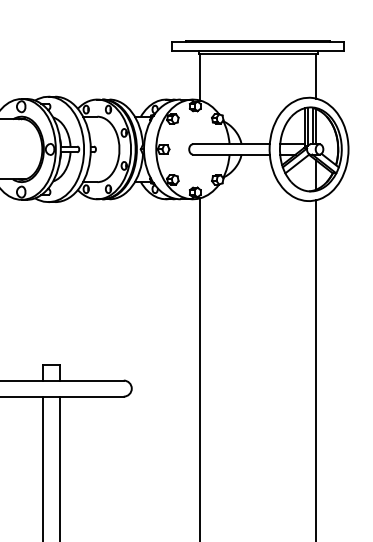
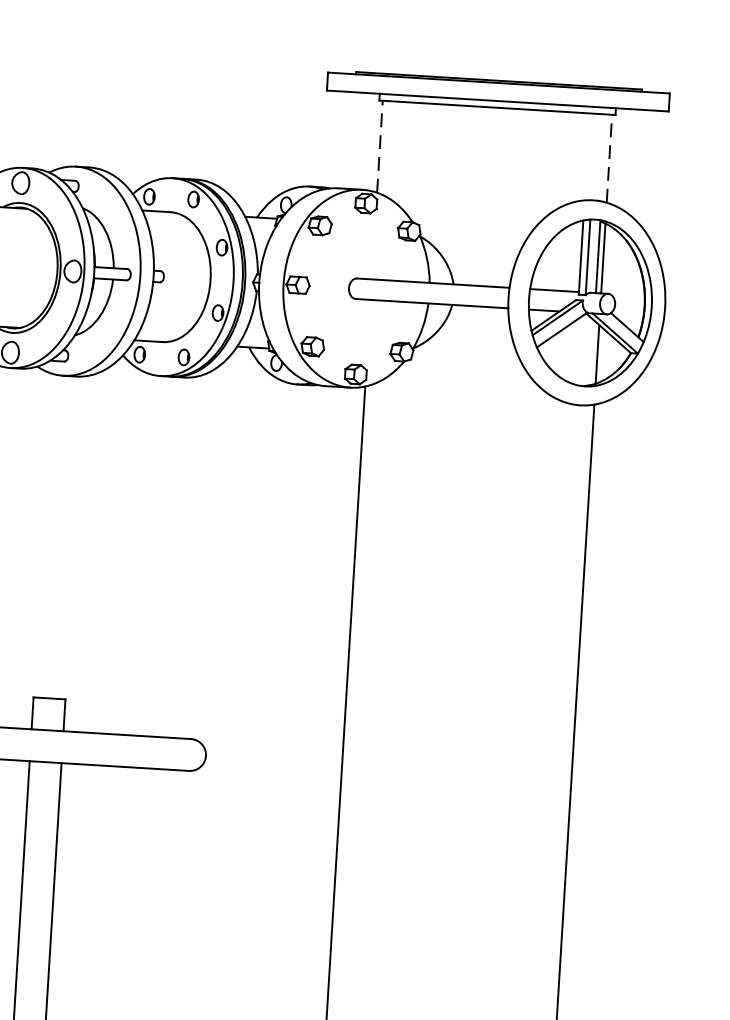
line: (315, 75) -> (608, 156), solid -> dashed
line: (200, 76) -> (380, 144), solid -> dashed

